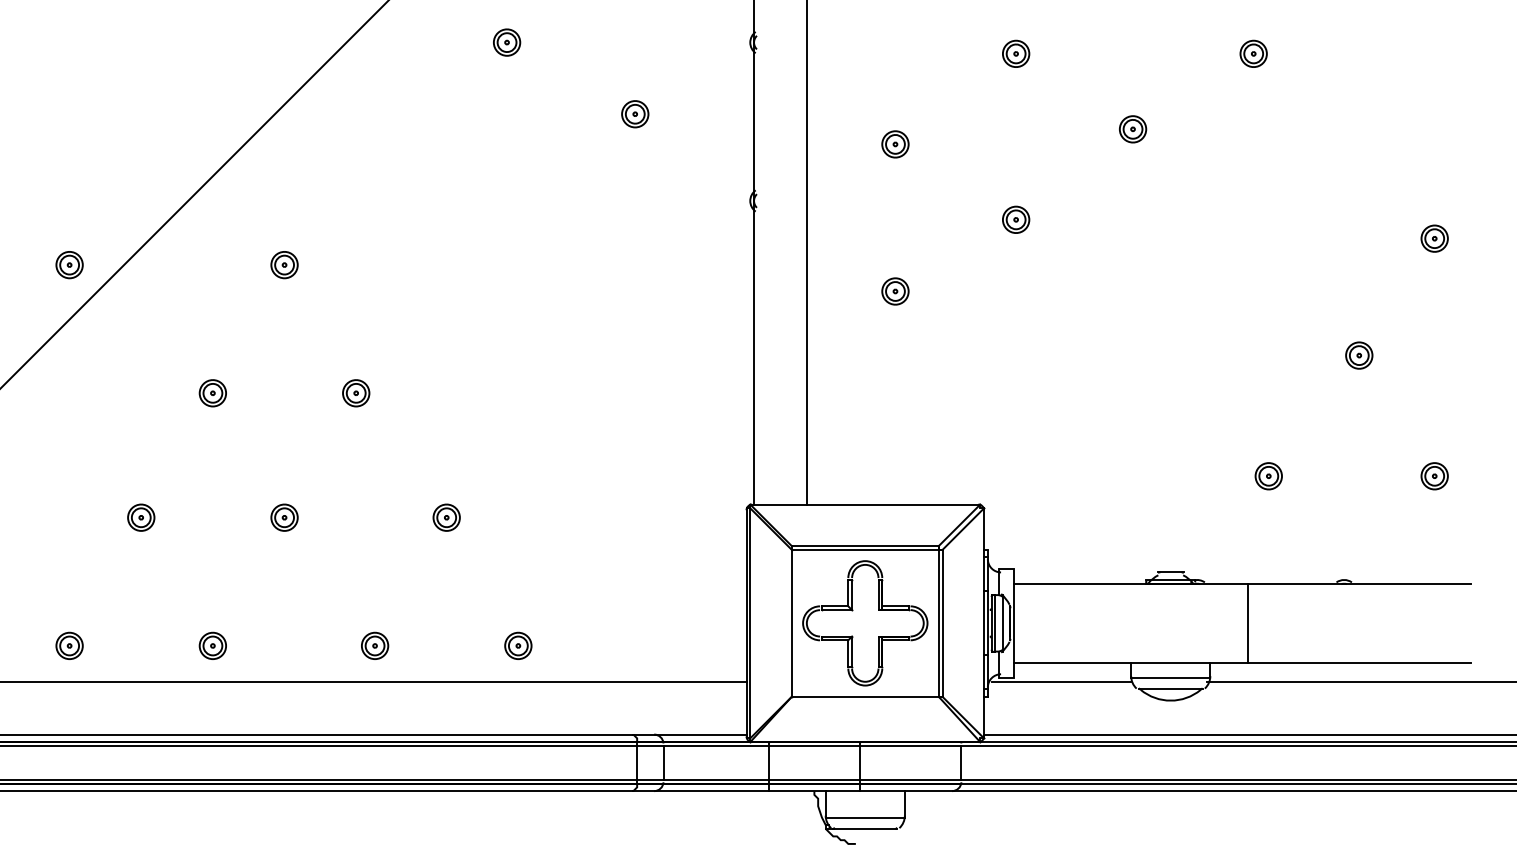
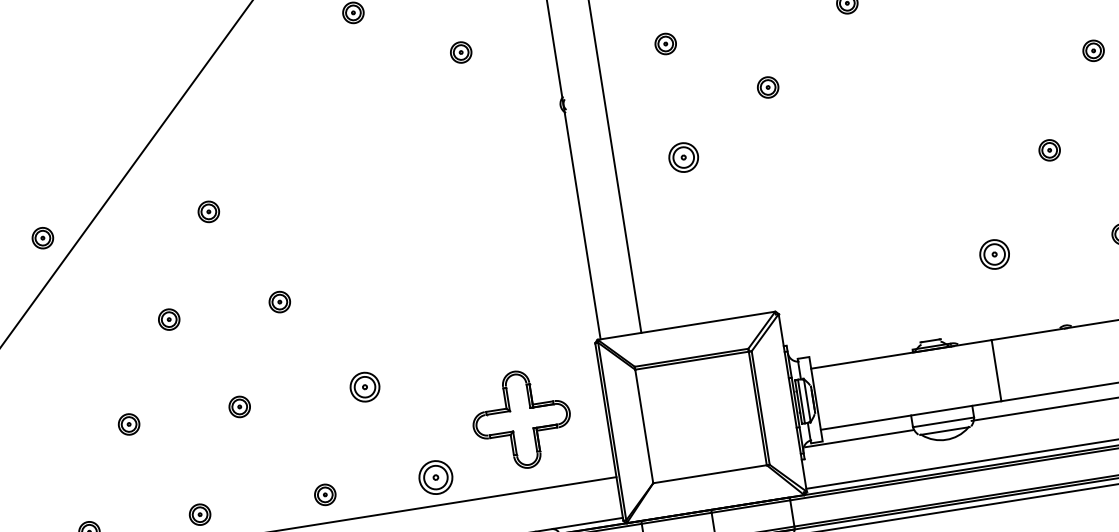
part: (895, 291) -> (683, 157), size x1.4
part: (1268, 476) -> (994, 254), size x1.4
part: (446, 517) -> (364, 386), size x1.4
part: (853, 610) -> (511, 411), moved
part: (518, 645) -> (435, 476), size x1.6

